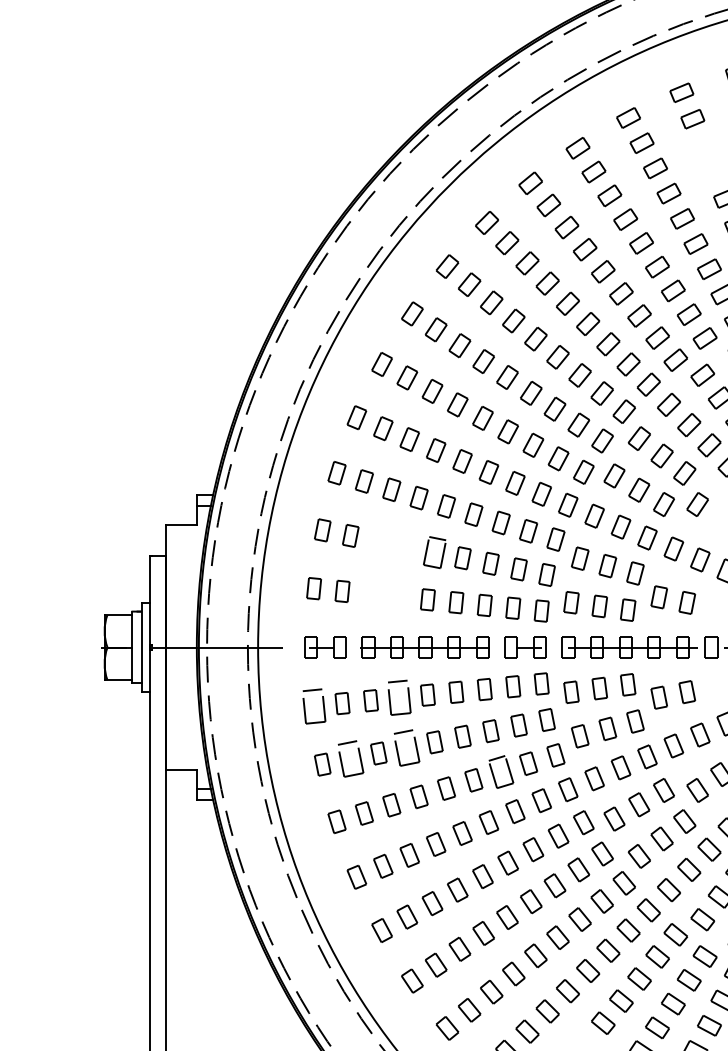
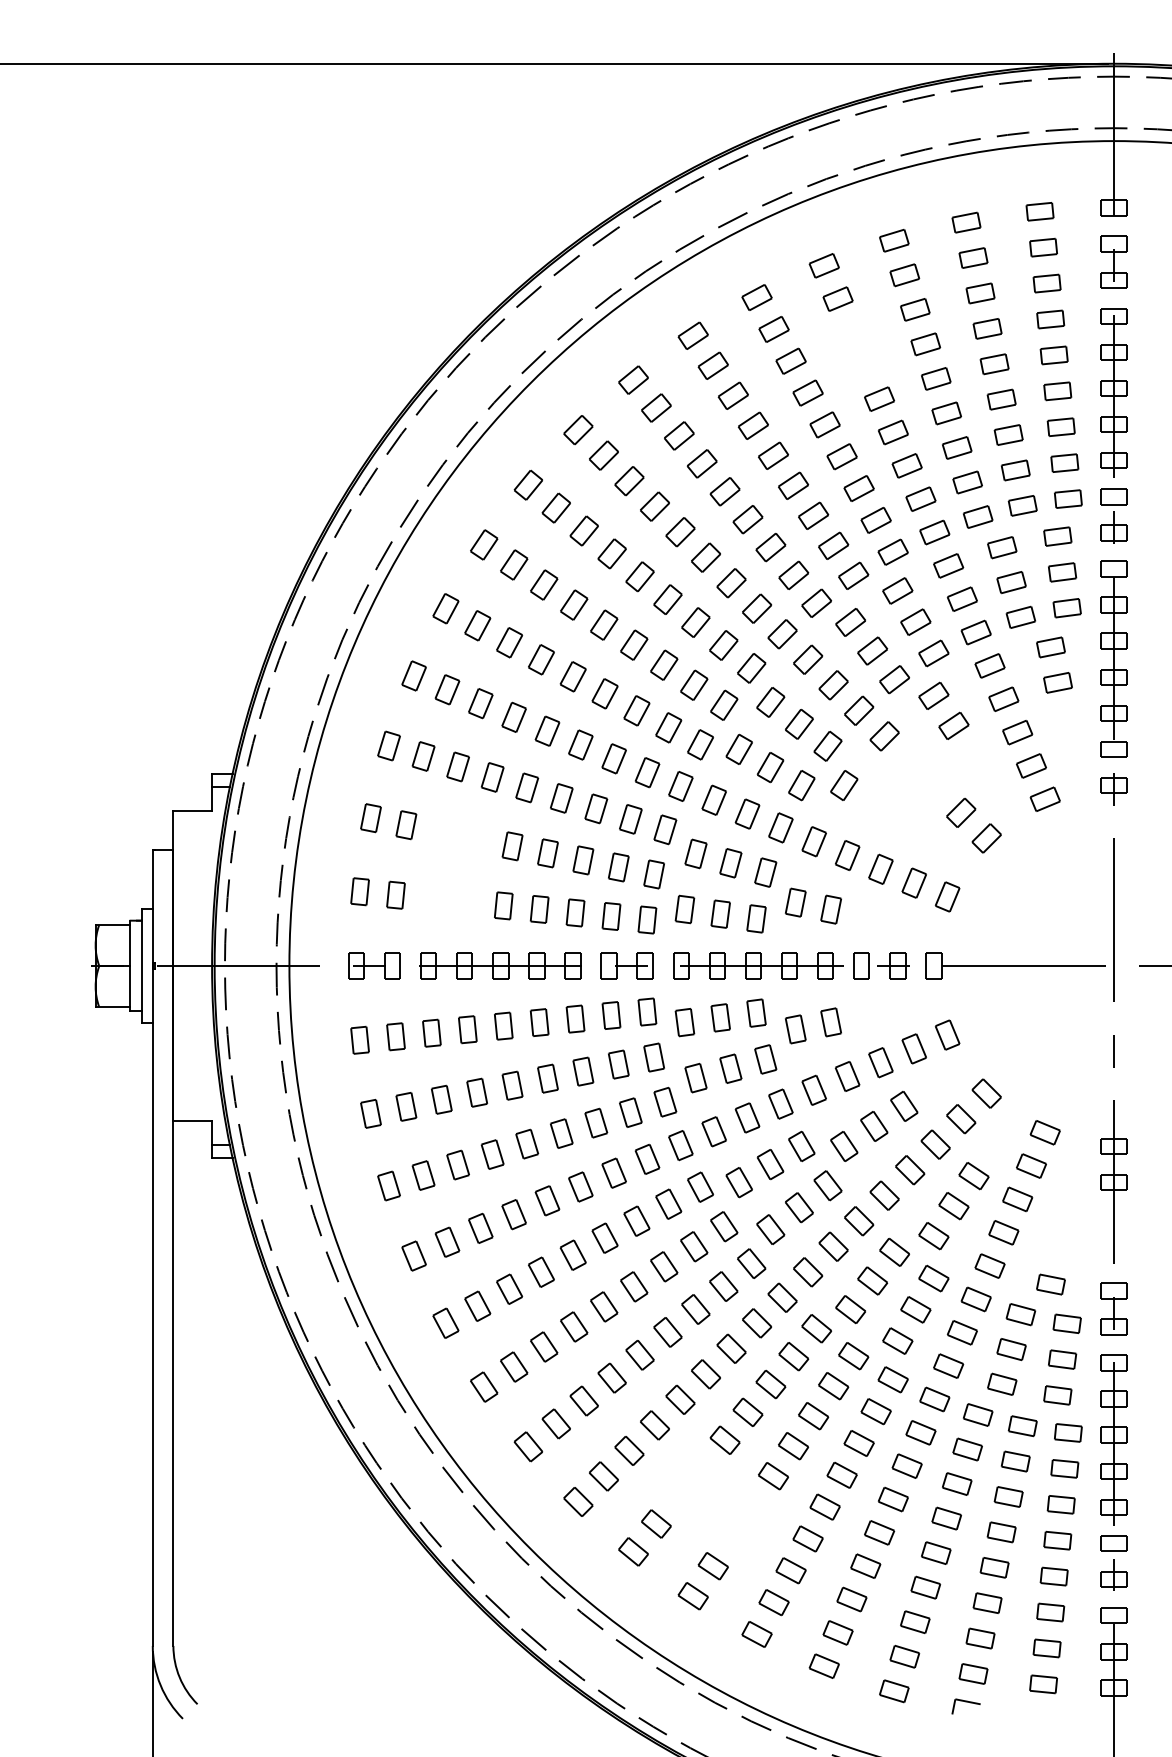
part: (434, 552) -> (512, 846), size x0.71
part: (399, 697) -> (467, 1029), size x0.62
part: (313, 705) -> (359, 1039), size x0.62
part: (407, 747) -> (477, 1092), size x0.62
part: (350, 758) -> (406, 1106), size x0.62
part: (501, 771) -> (596, 1122), size x0.71

